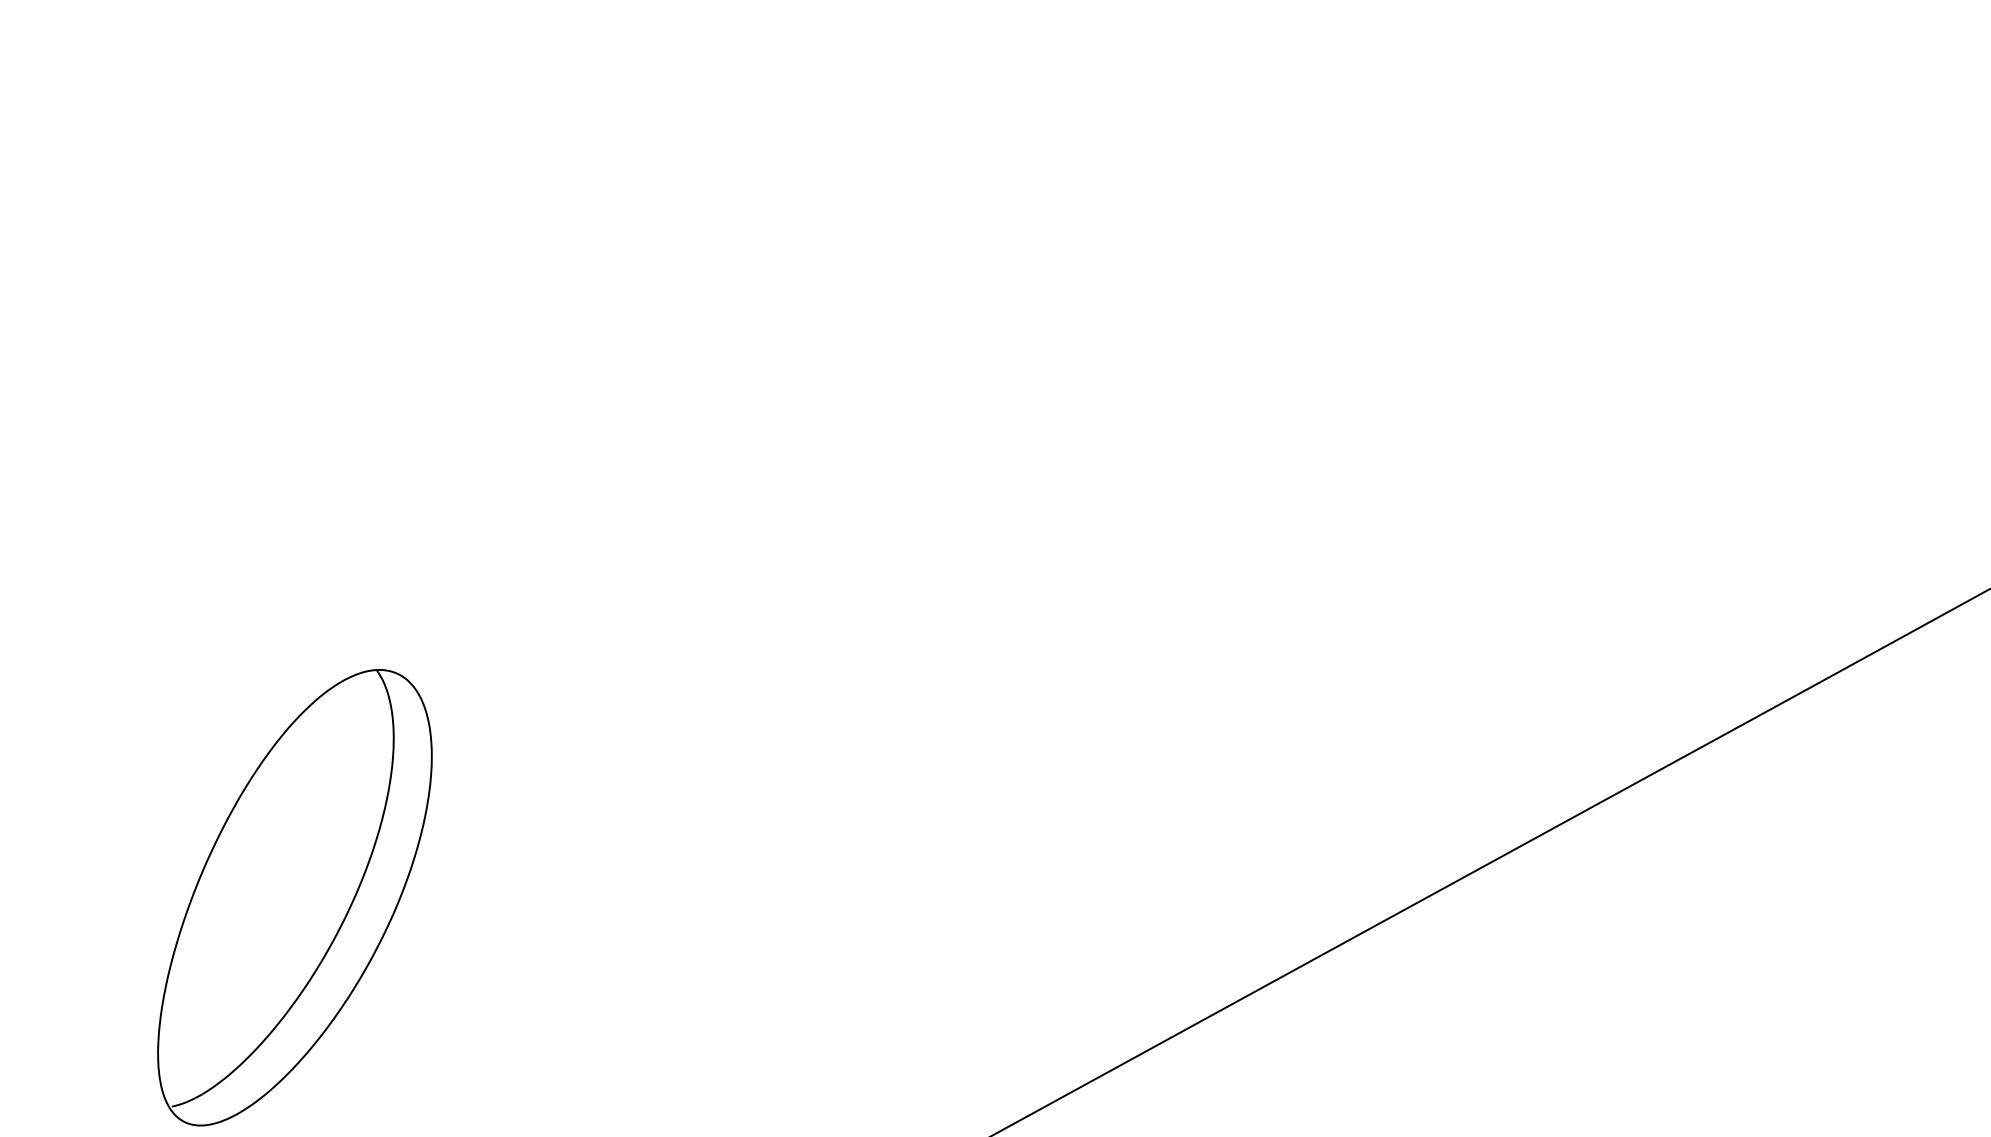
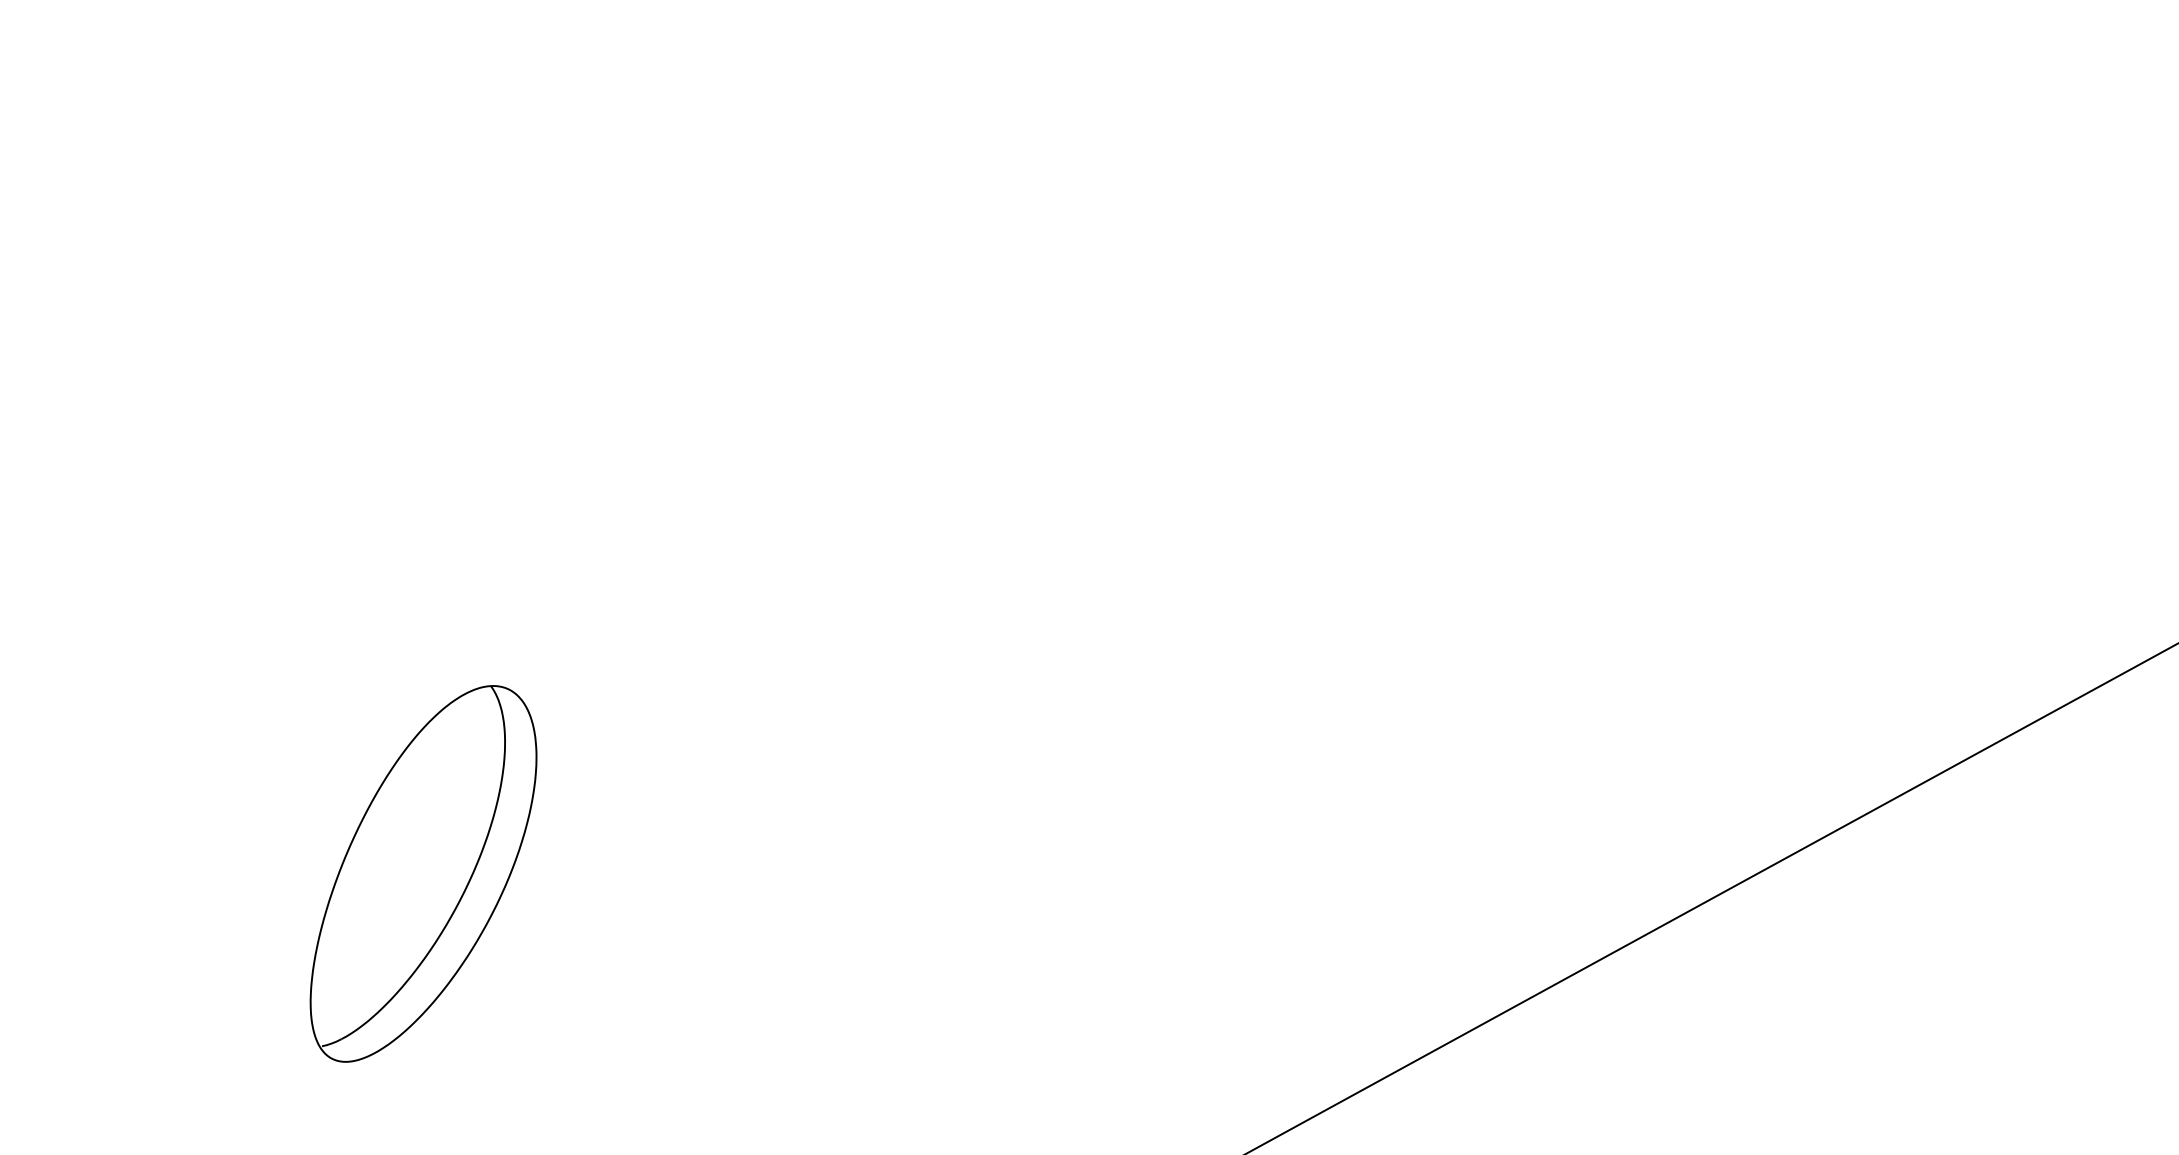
part: (294, 897) -> (423, 873), size x0.7

